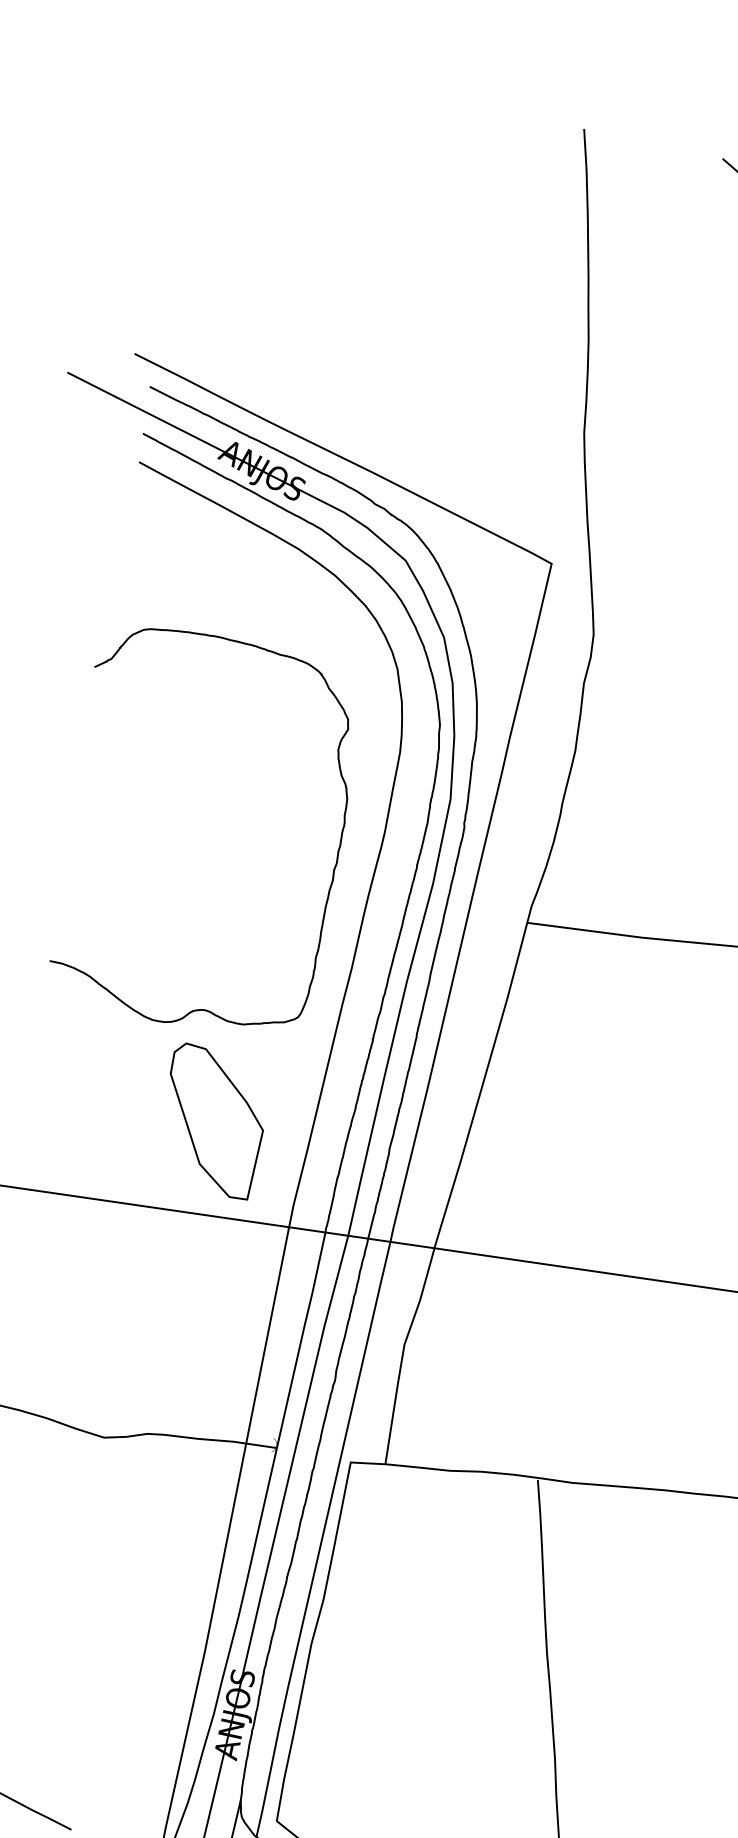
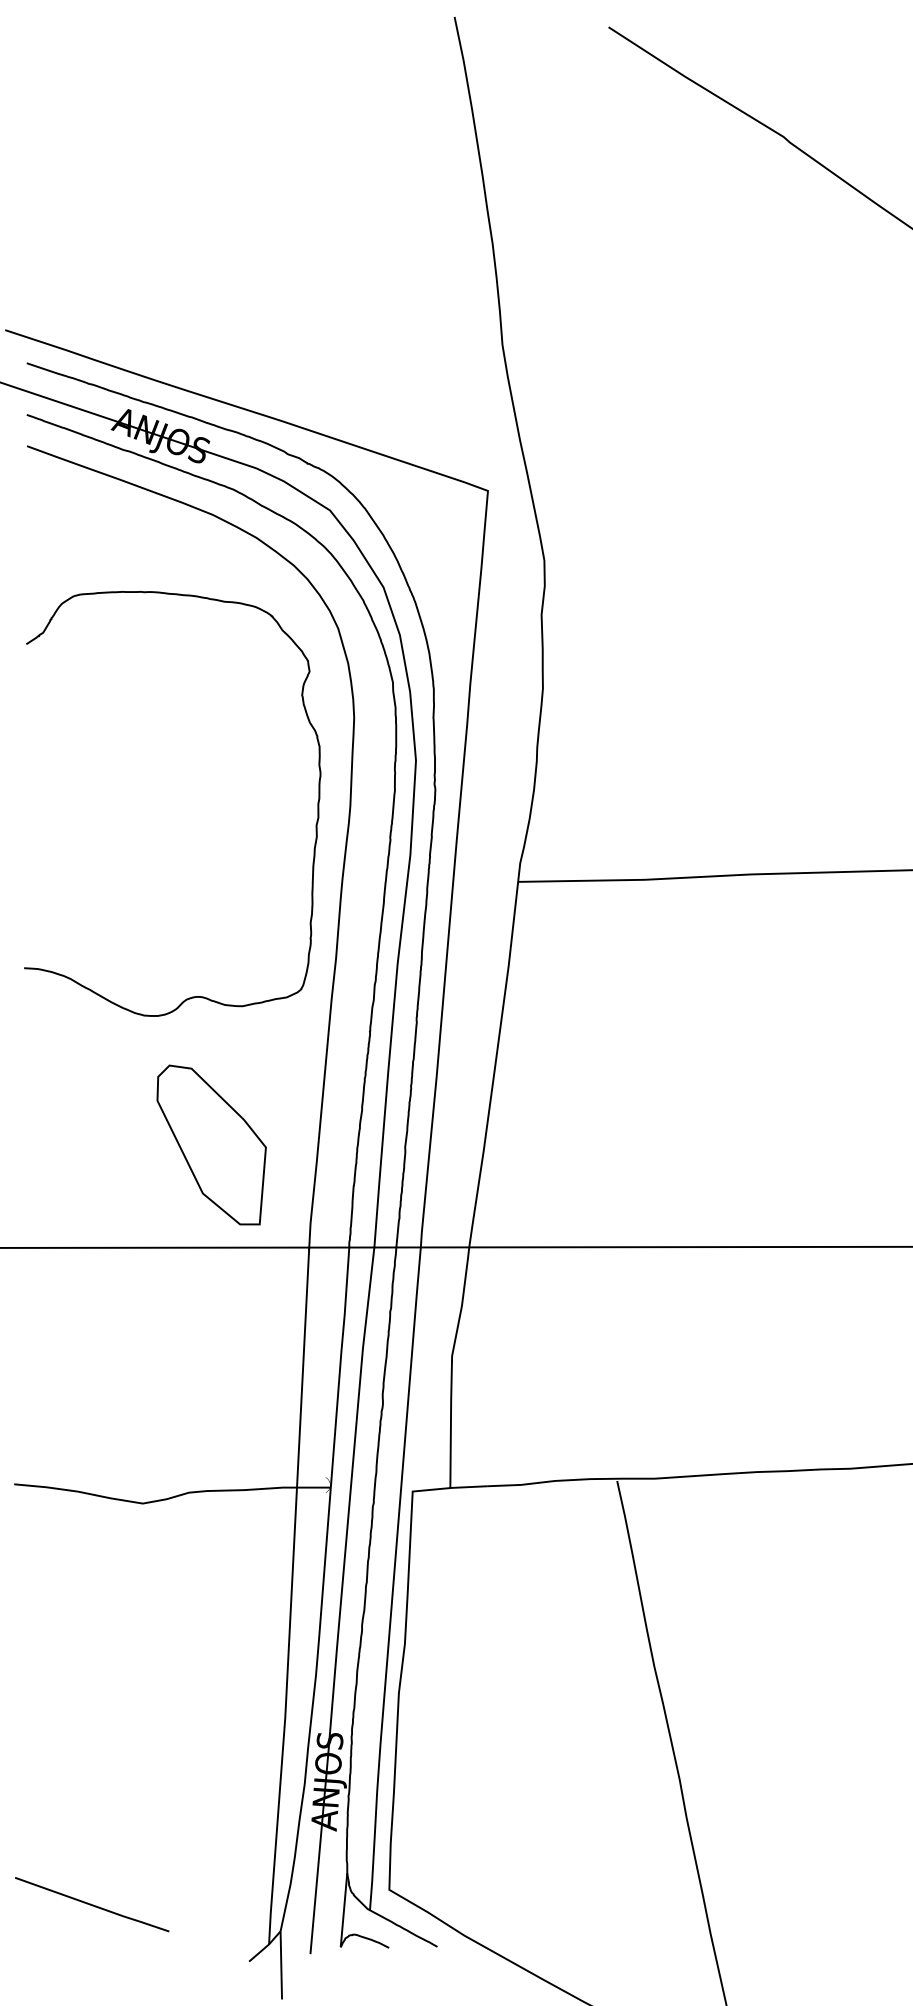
curve: (333, 869) -> (315, 824), moved

